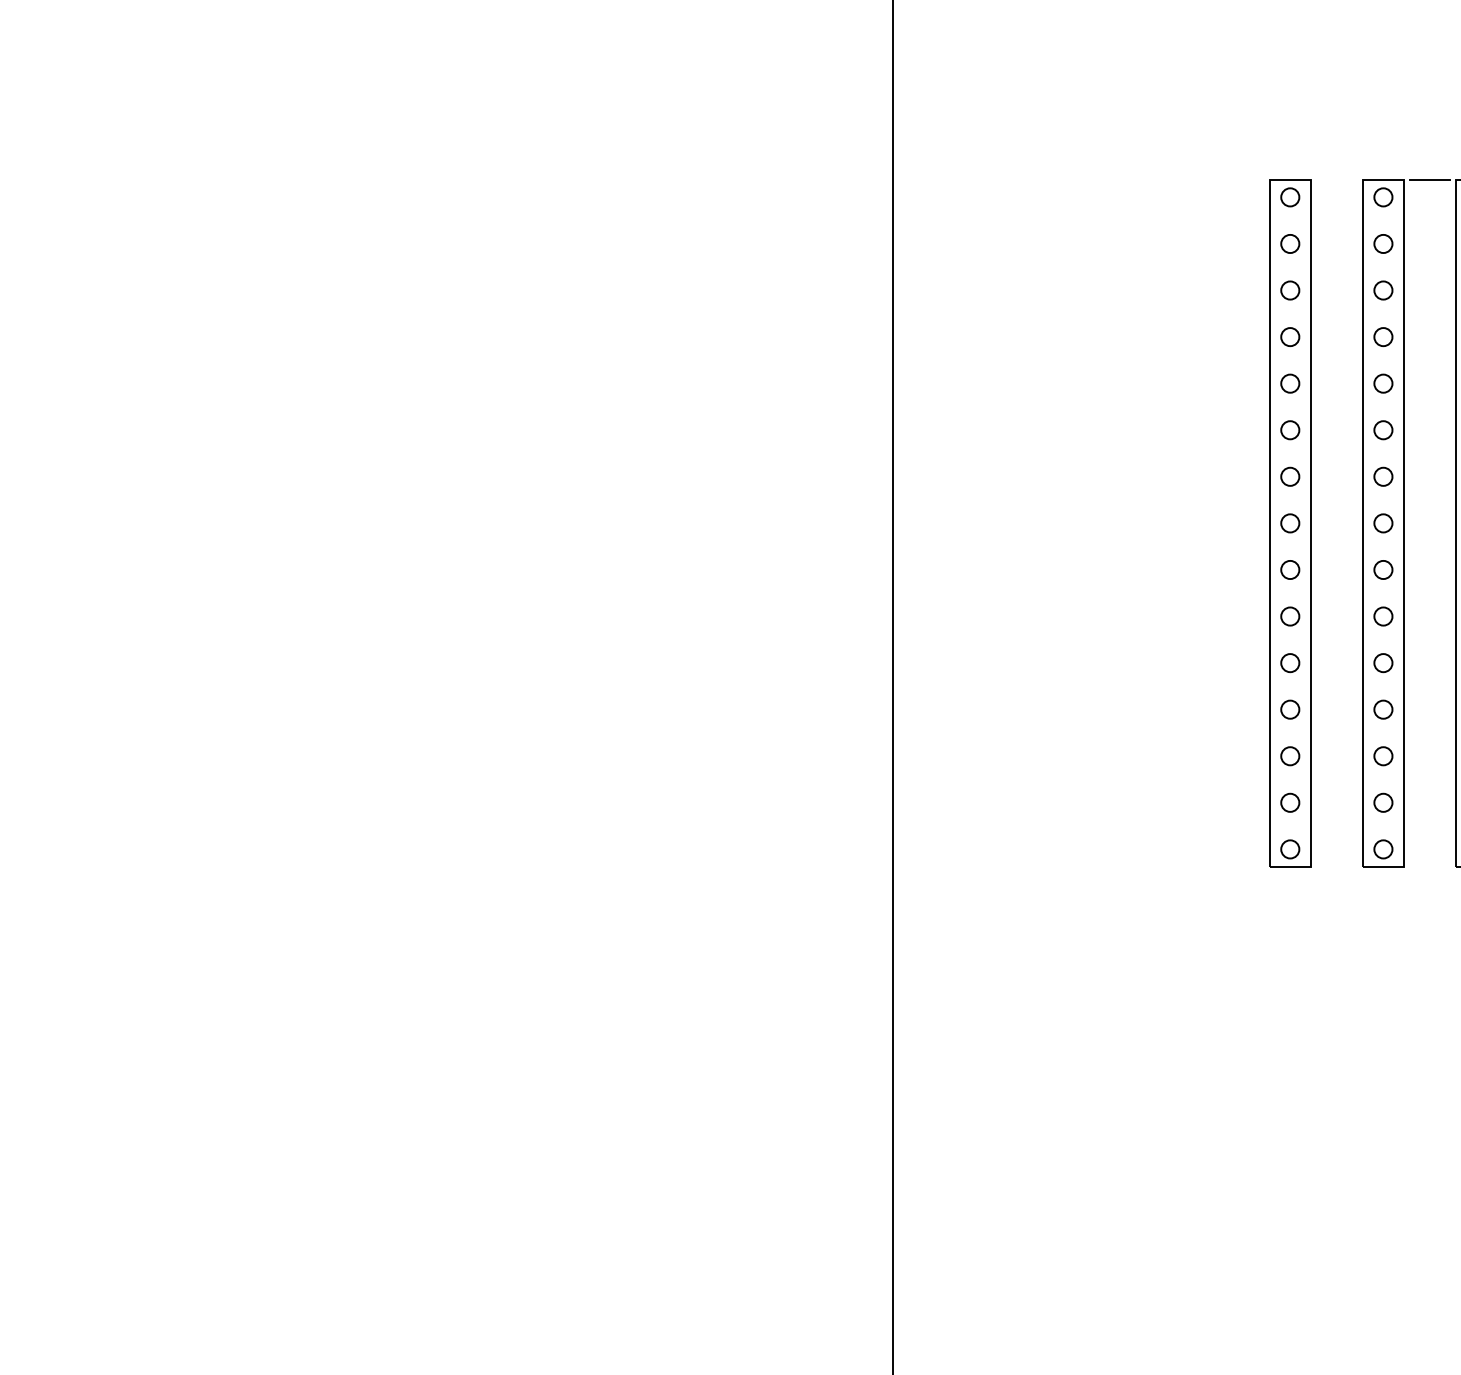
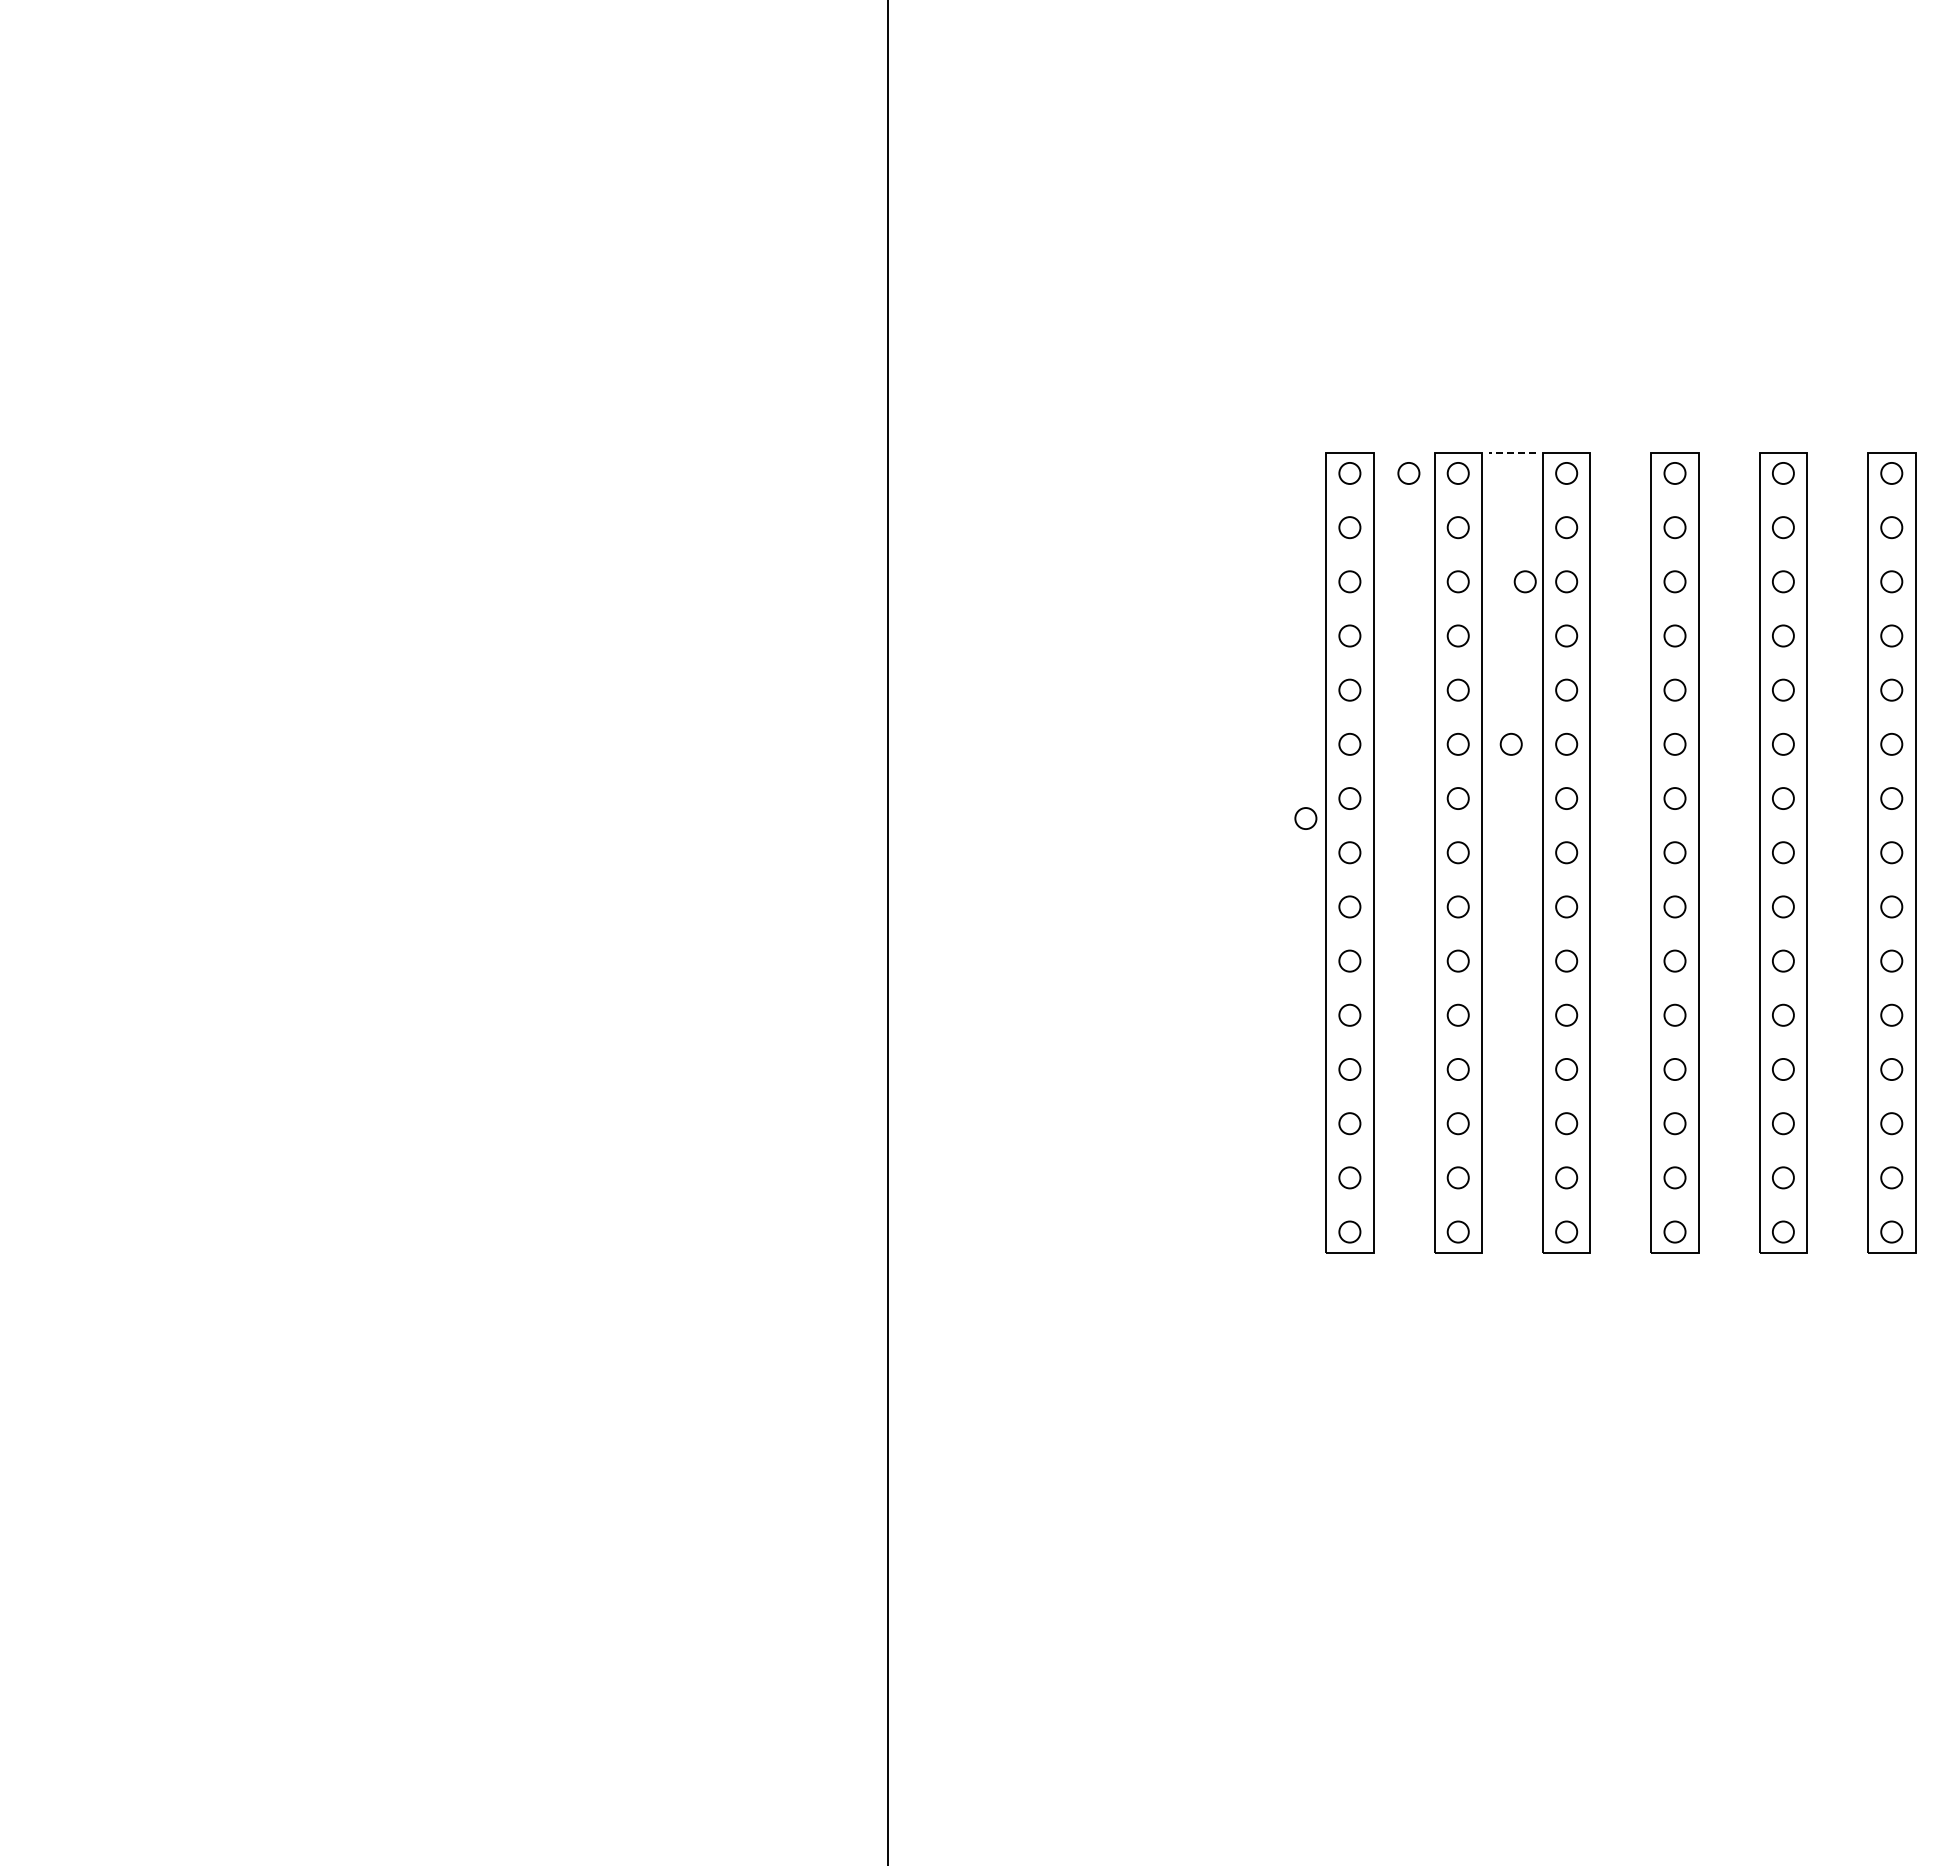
line: (1430, 179) -> (1512, 452), solid -> dashed
circle: (1340, 197) -> (1408, 473), added
circle: (1440, 290) -> (1524, 581), added
circle: (1428, 430) -> (1510, 744), added
circle: (1252, 493) -> (1305, 818), added

